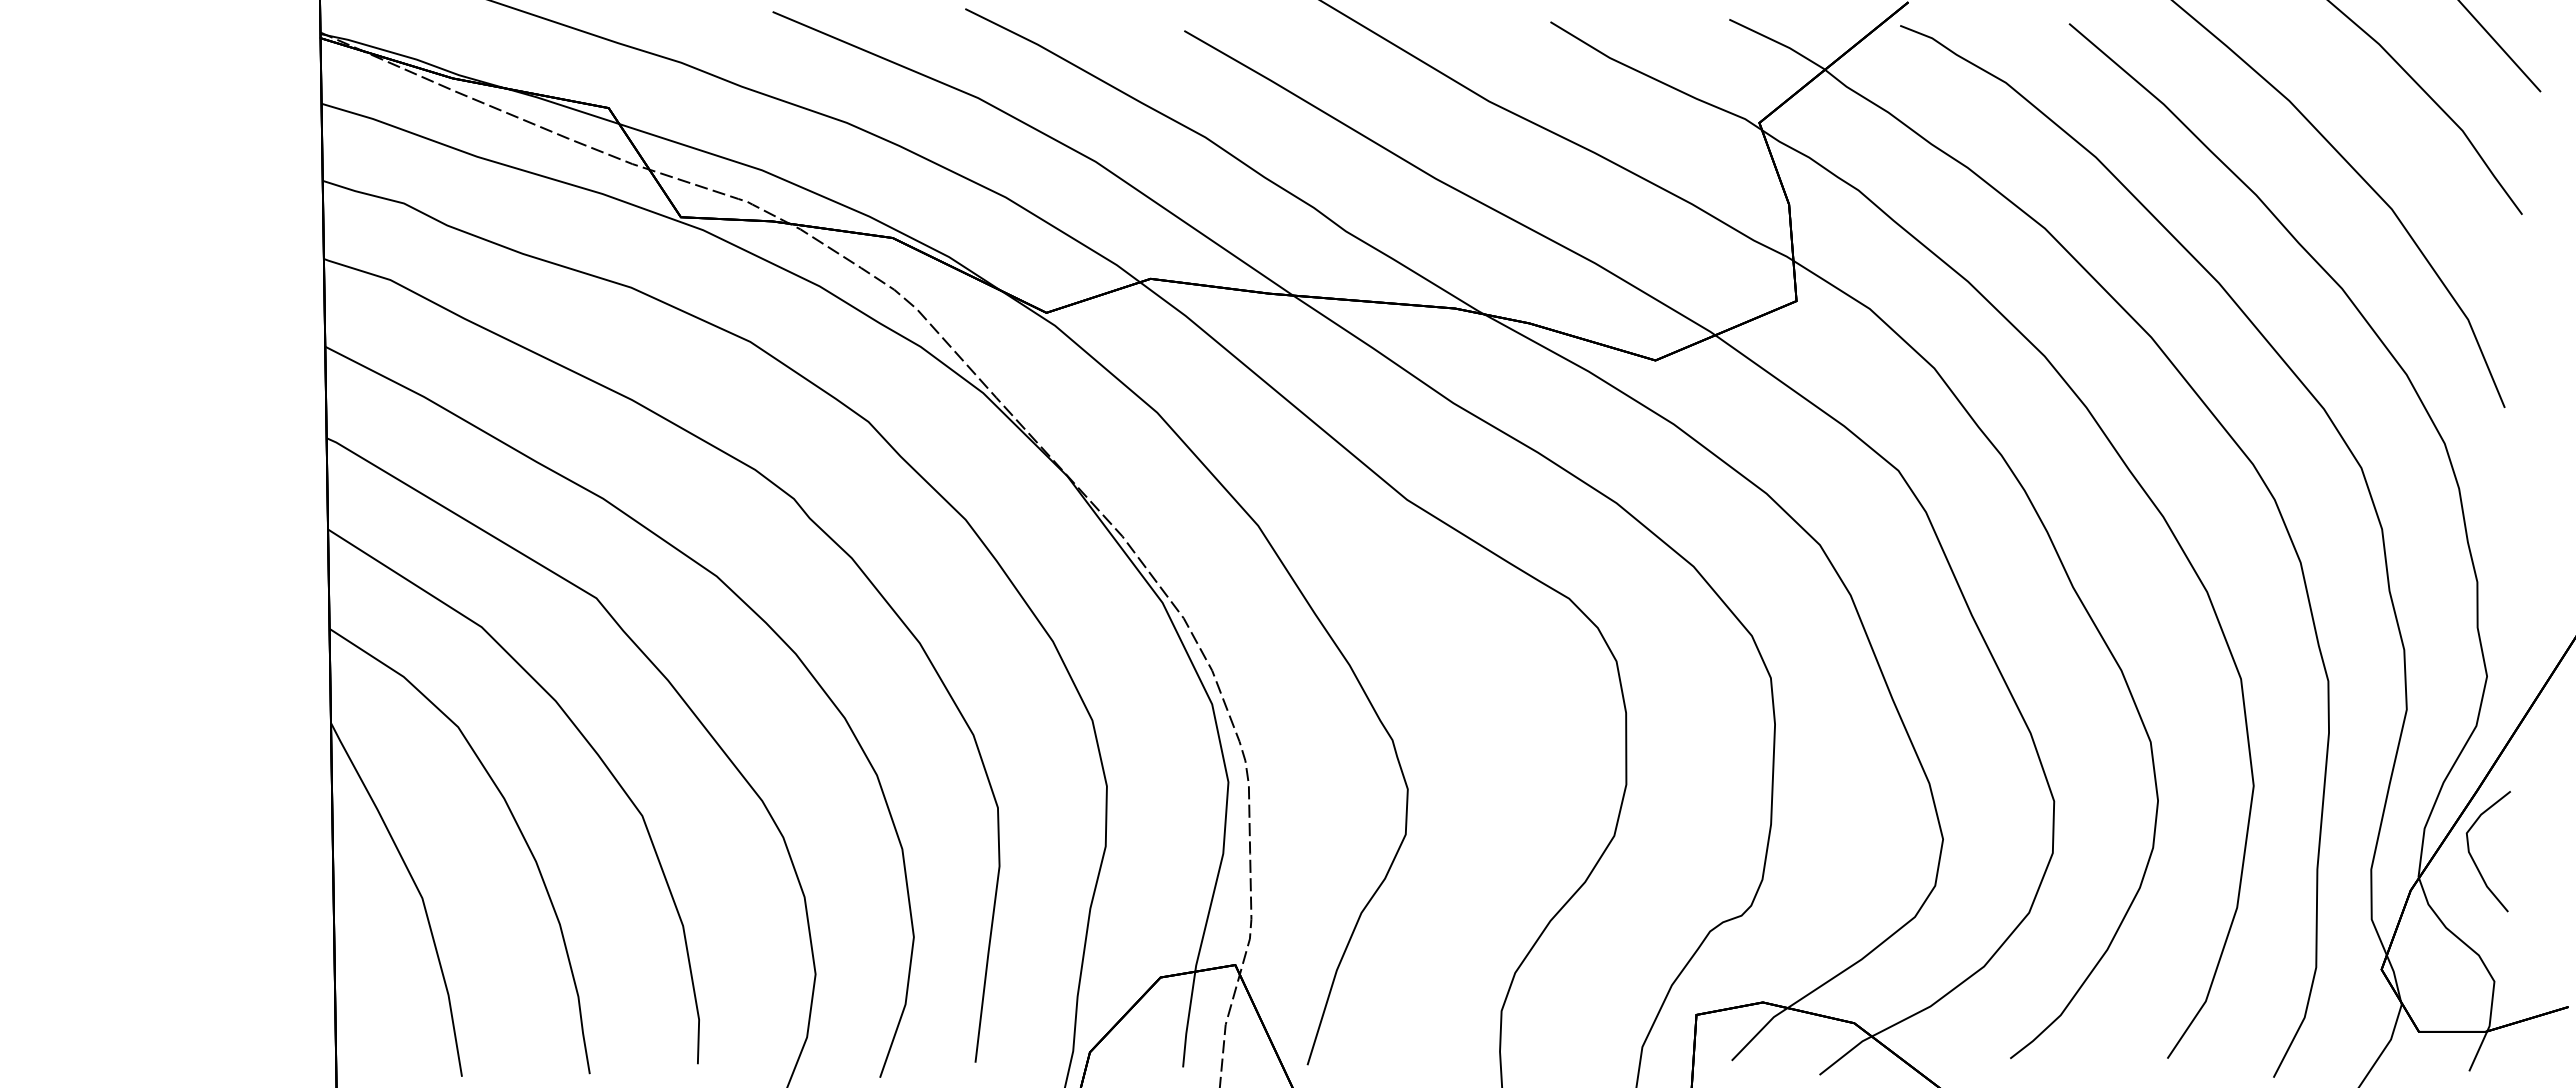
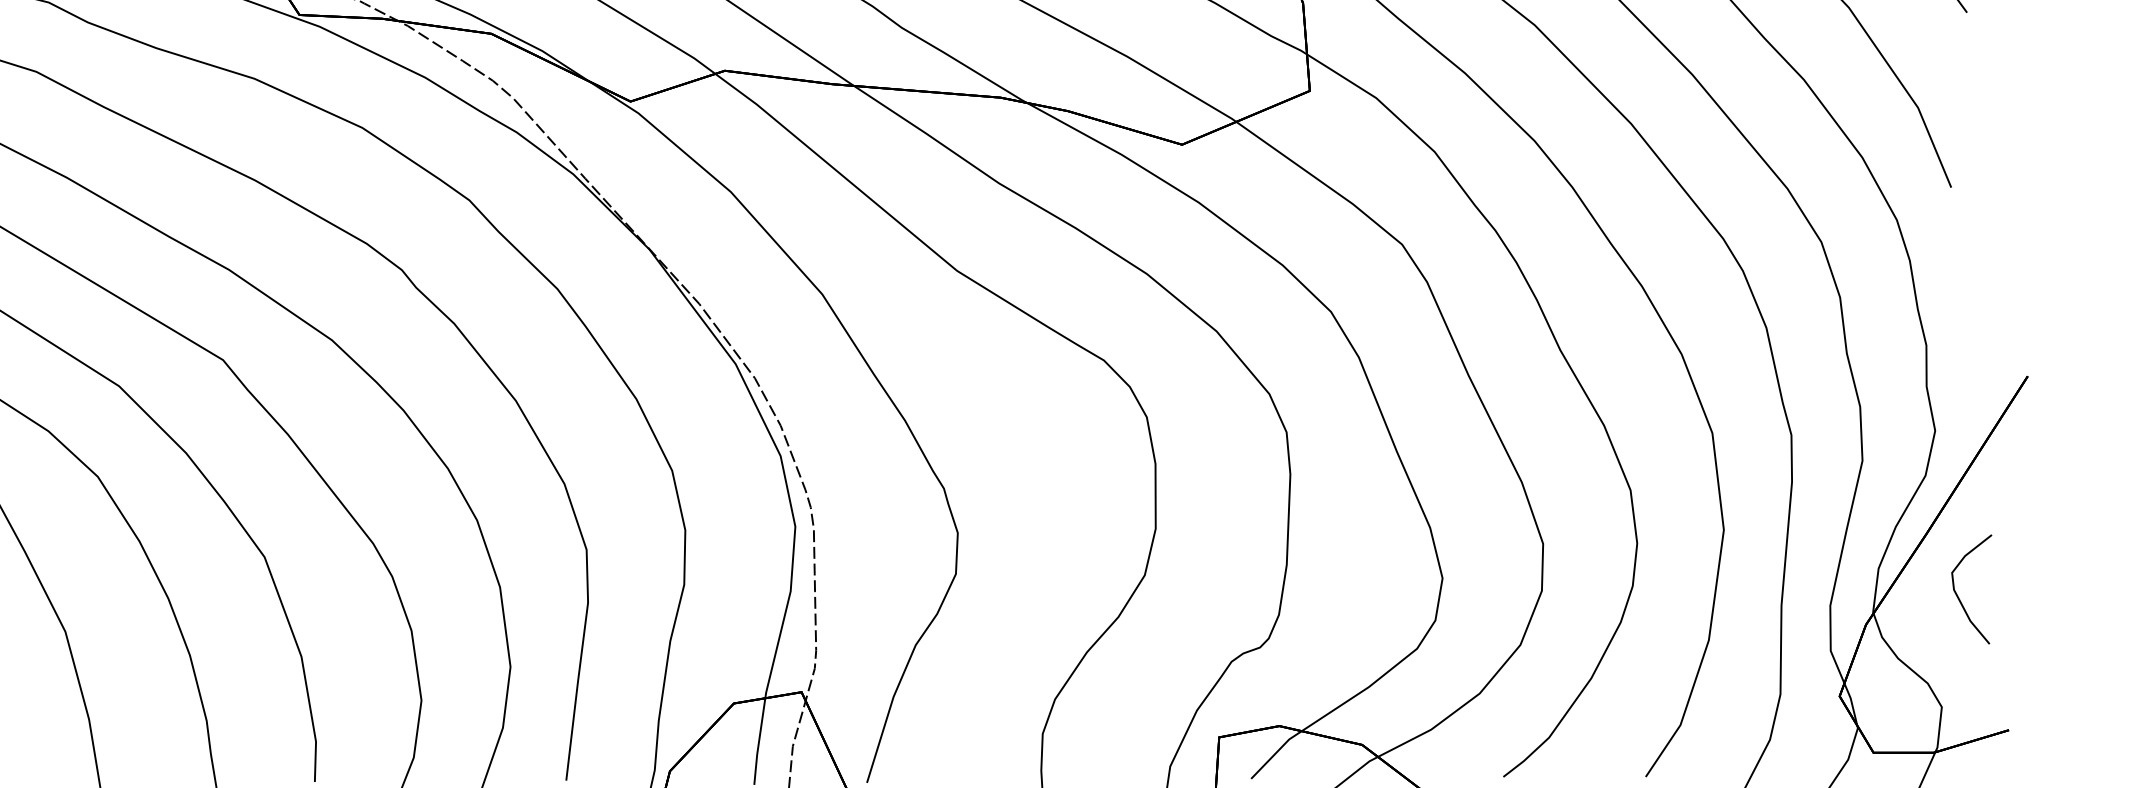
curve: (2473, 858) -> (1958, 595), moved

